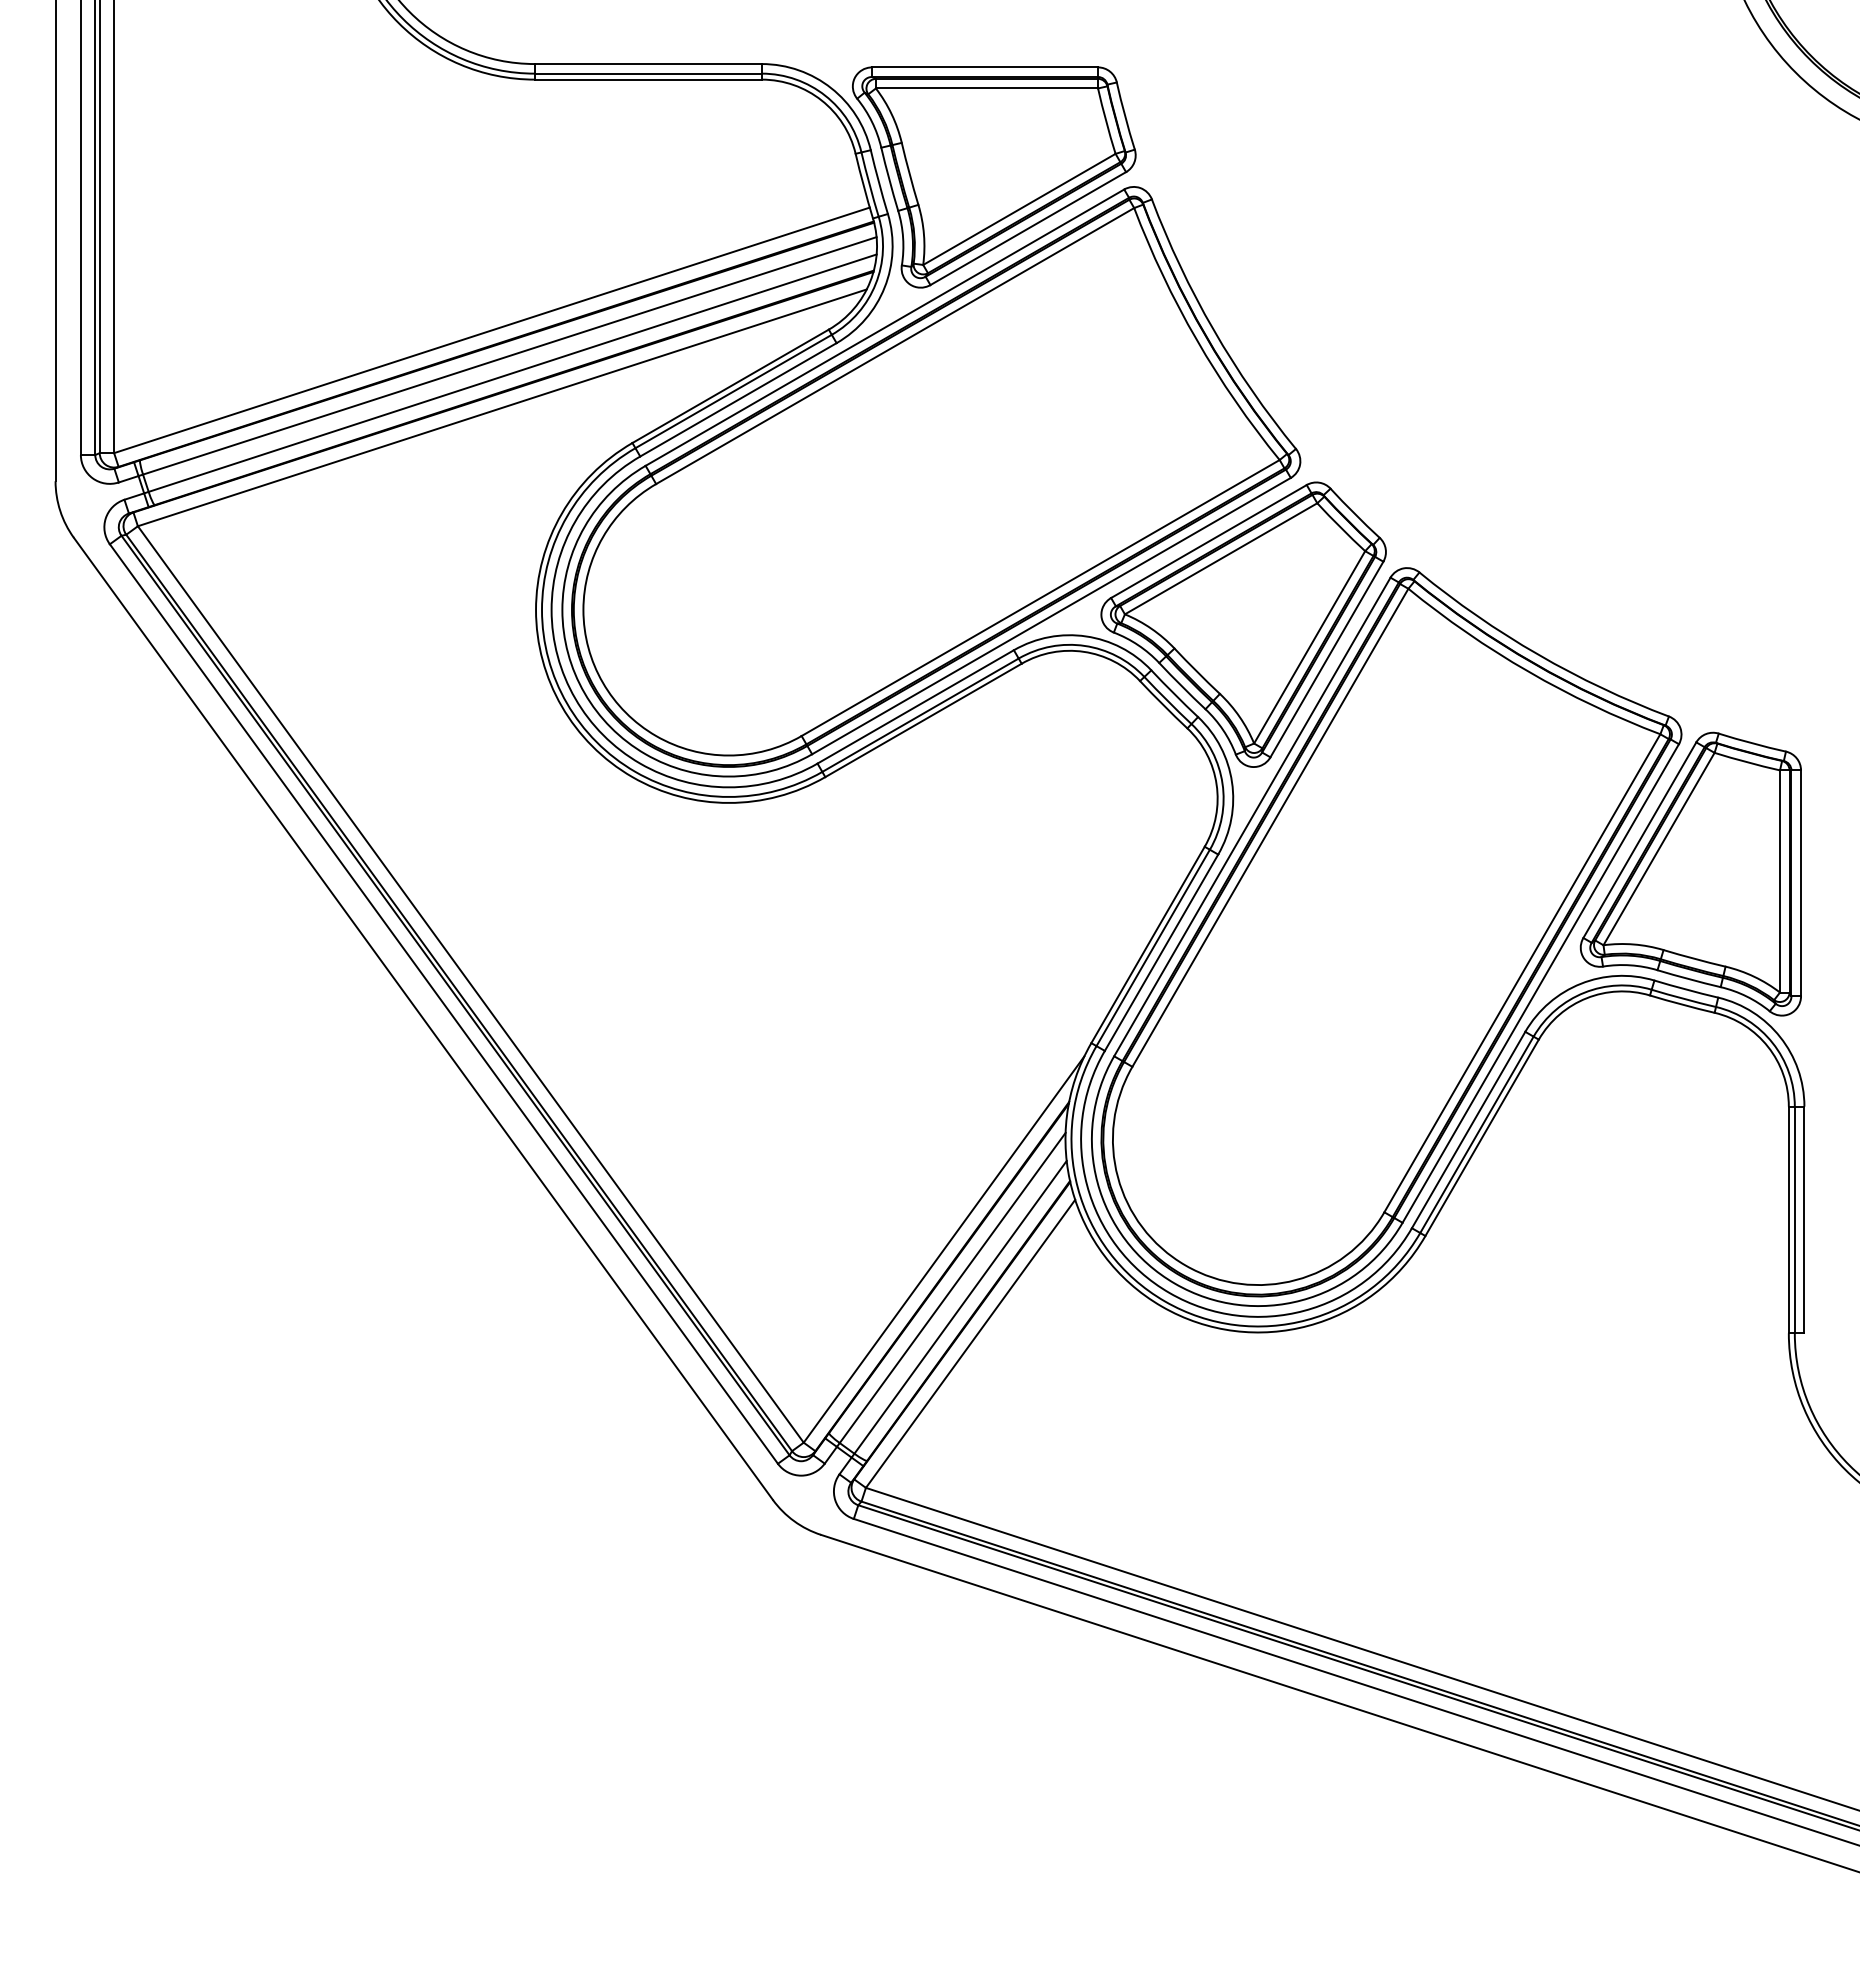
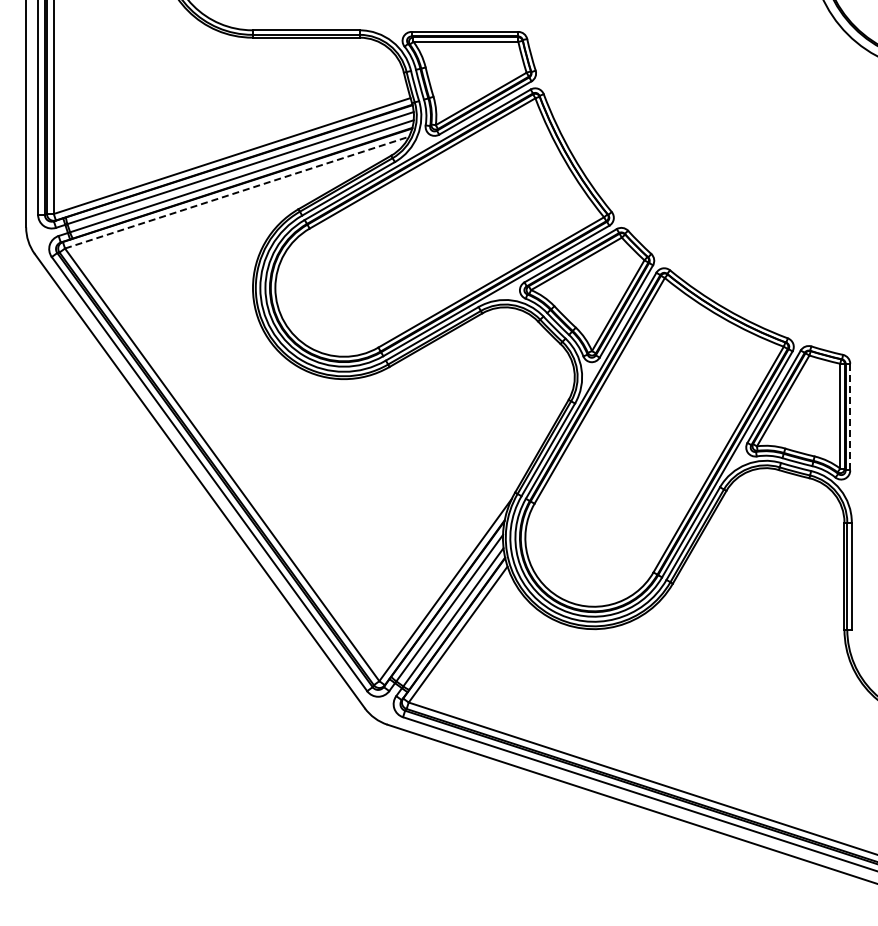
line: (503, 407) -> (237, 192), solid -> dashed
line: (1801, 882) -> (850, 416), solid -> dashed

